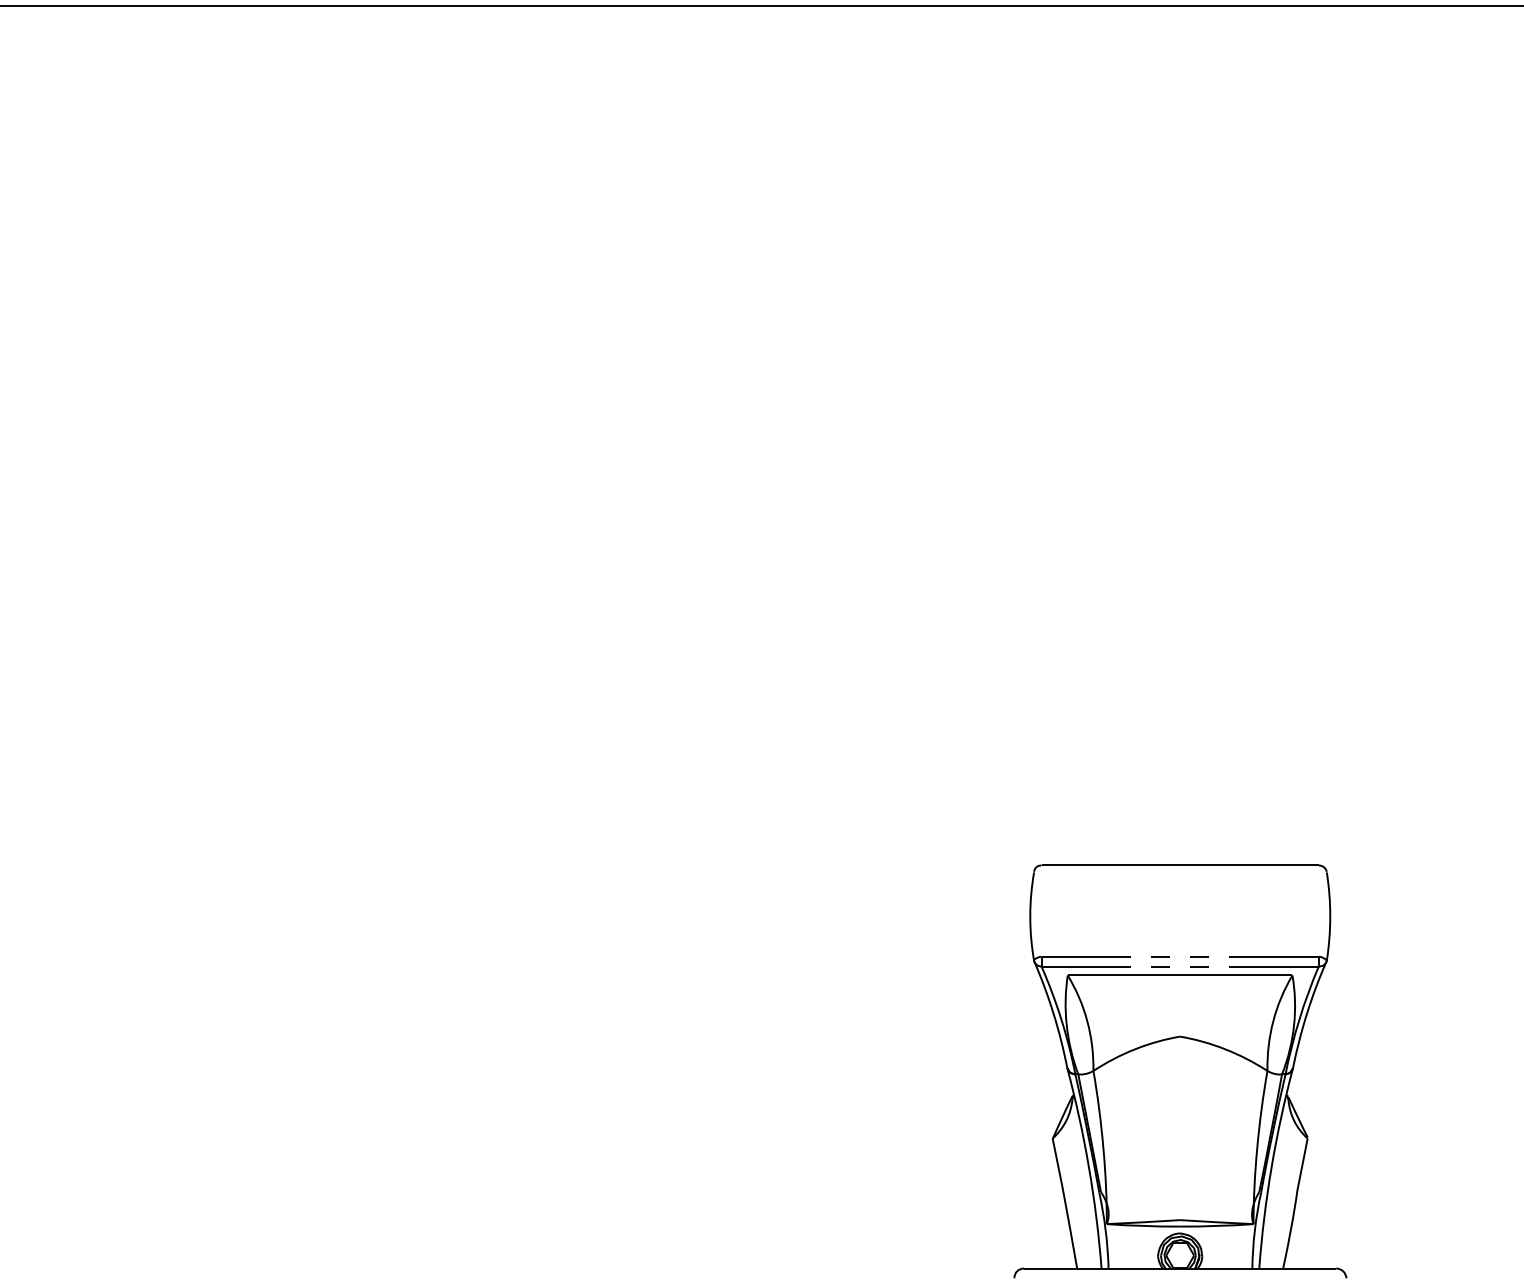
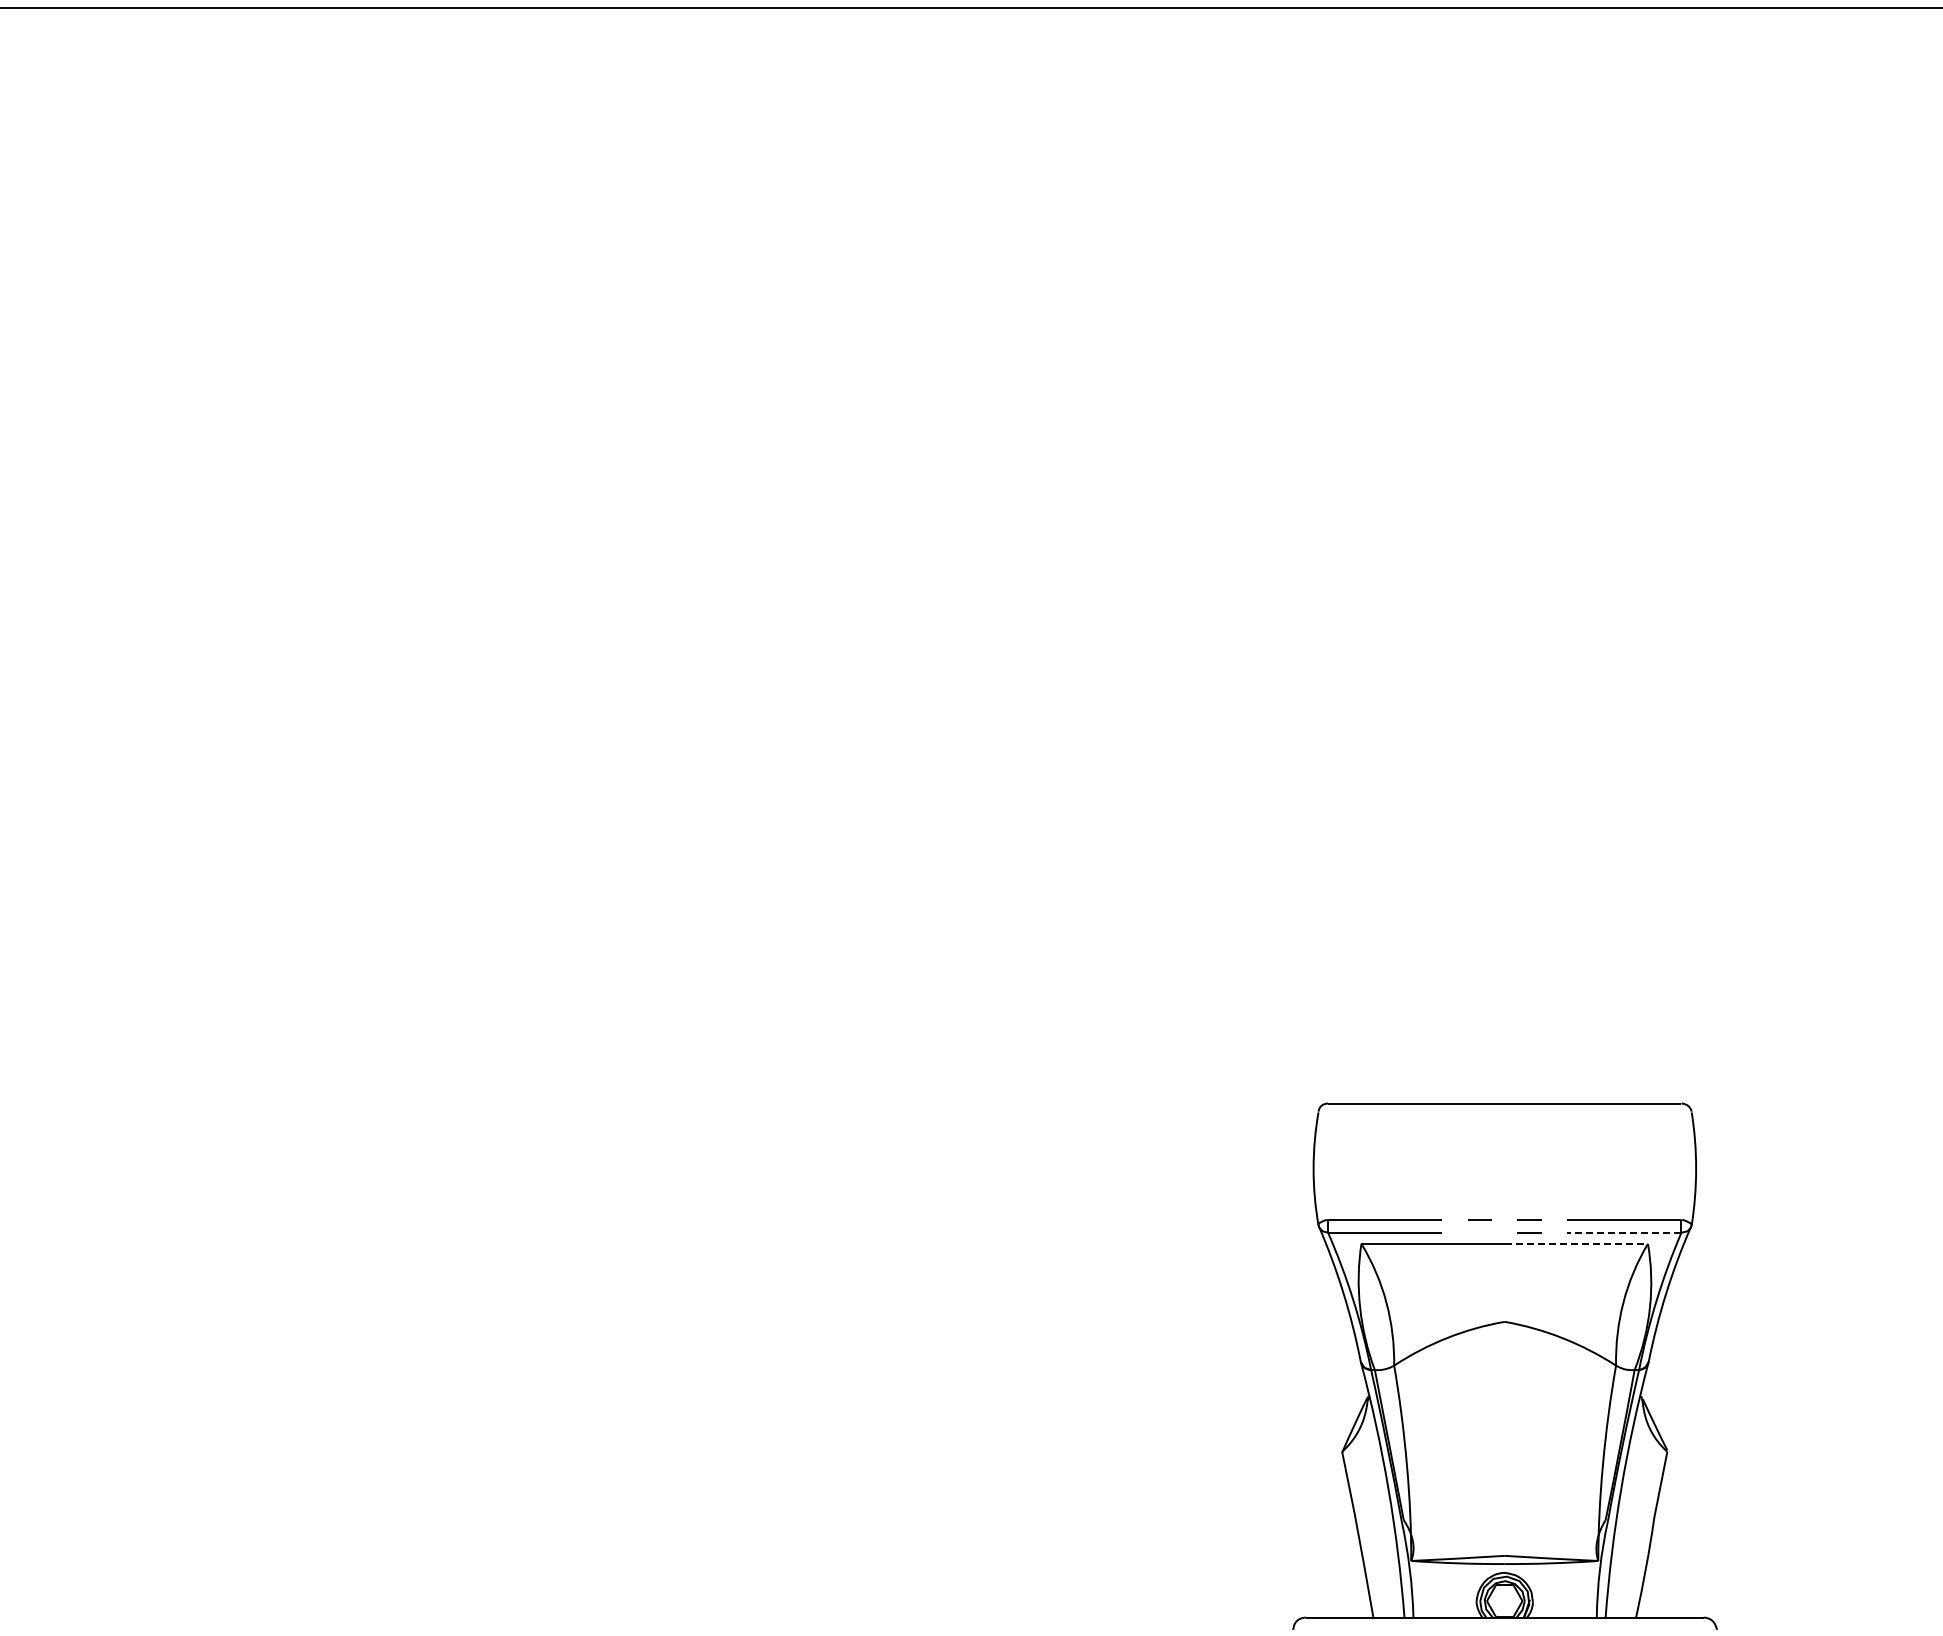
line: (1160, 966) -> (1479, 1232), removed
line: (1273, 966) -> (1623, 1232), solid -> dashed
line: (1236, 975) -> (1576, 1243), solid -> dashed

